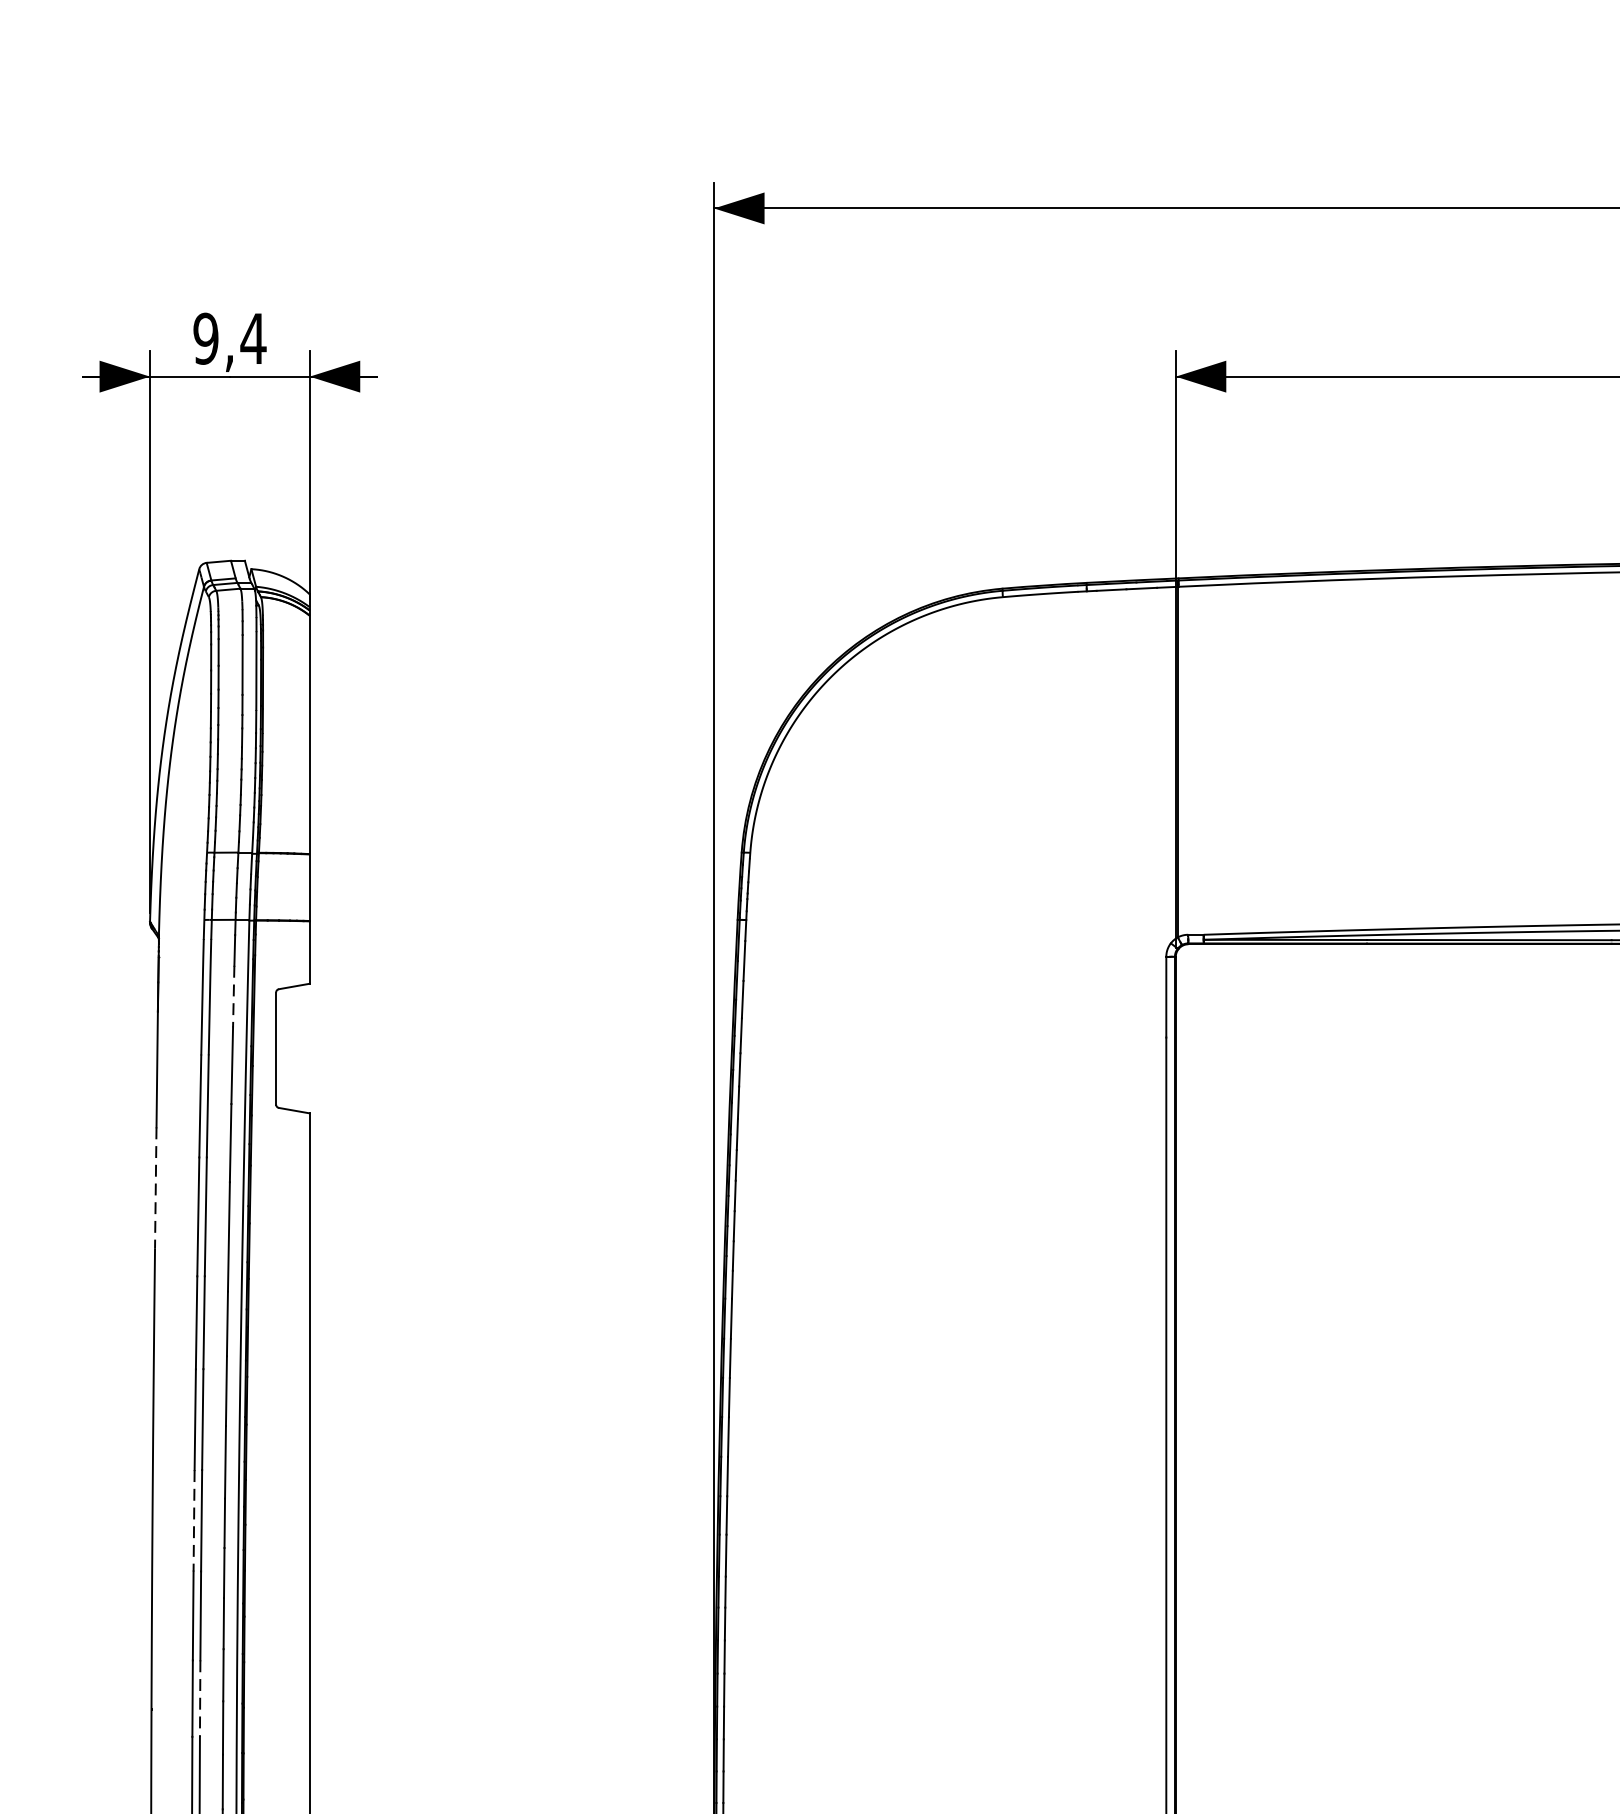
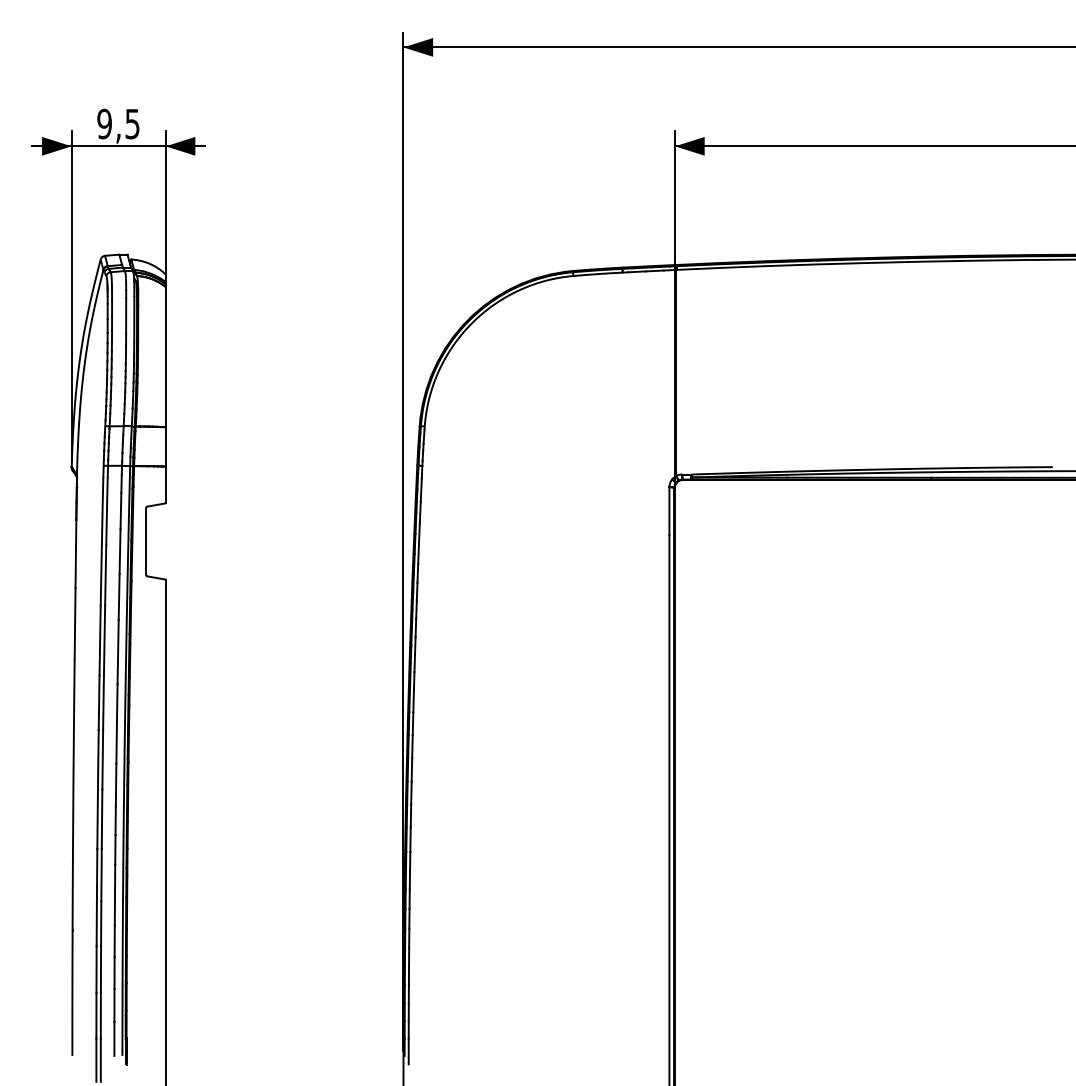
text: (253, 339) -> (132, 124), 9,4 -> 9,5
line: (232, 997) -> (120, 511), dashed -> solid
line: (156, 1188) -> (75, 623), dashed -> solid
line: (193, 1521) -> (97, 819), dashed -> solid
line: (200, 1699) -> (101, 924), dashed -> solid

